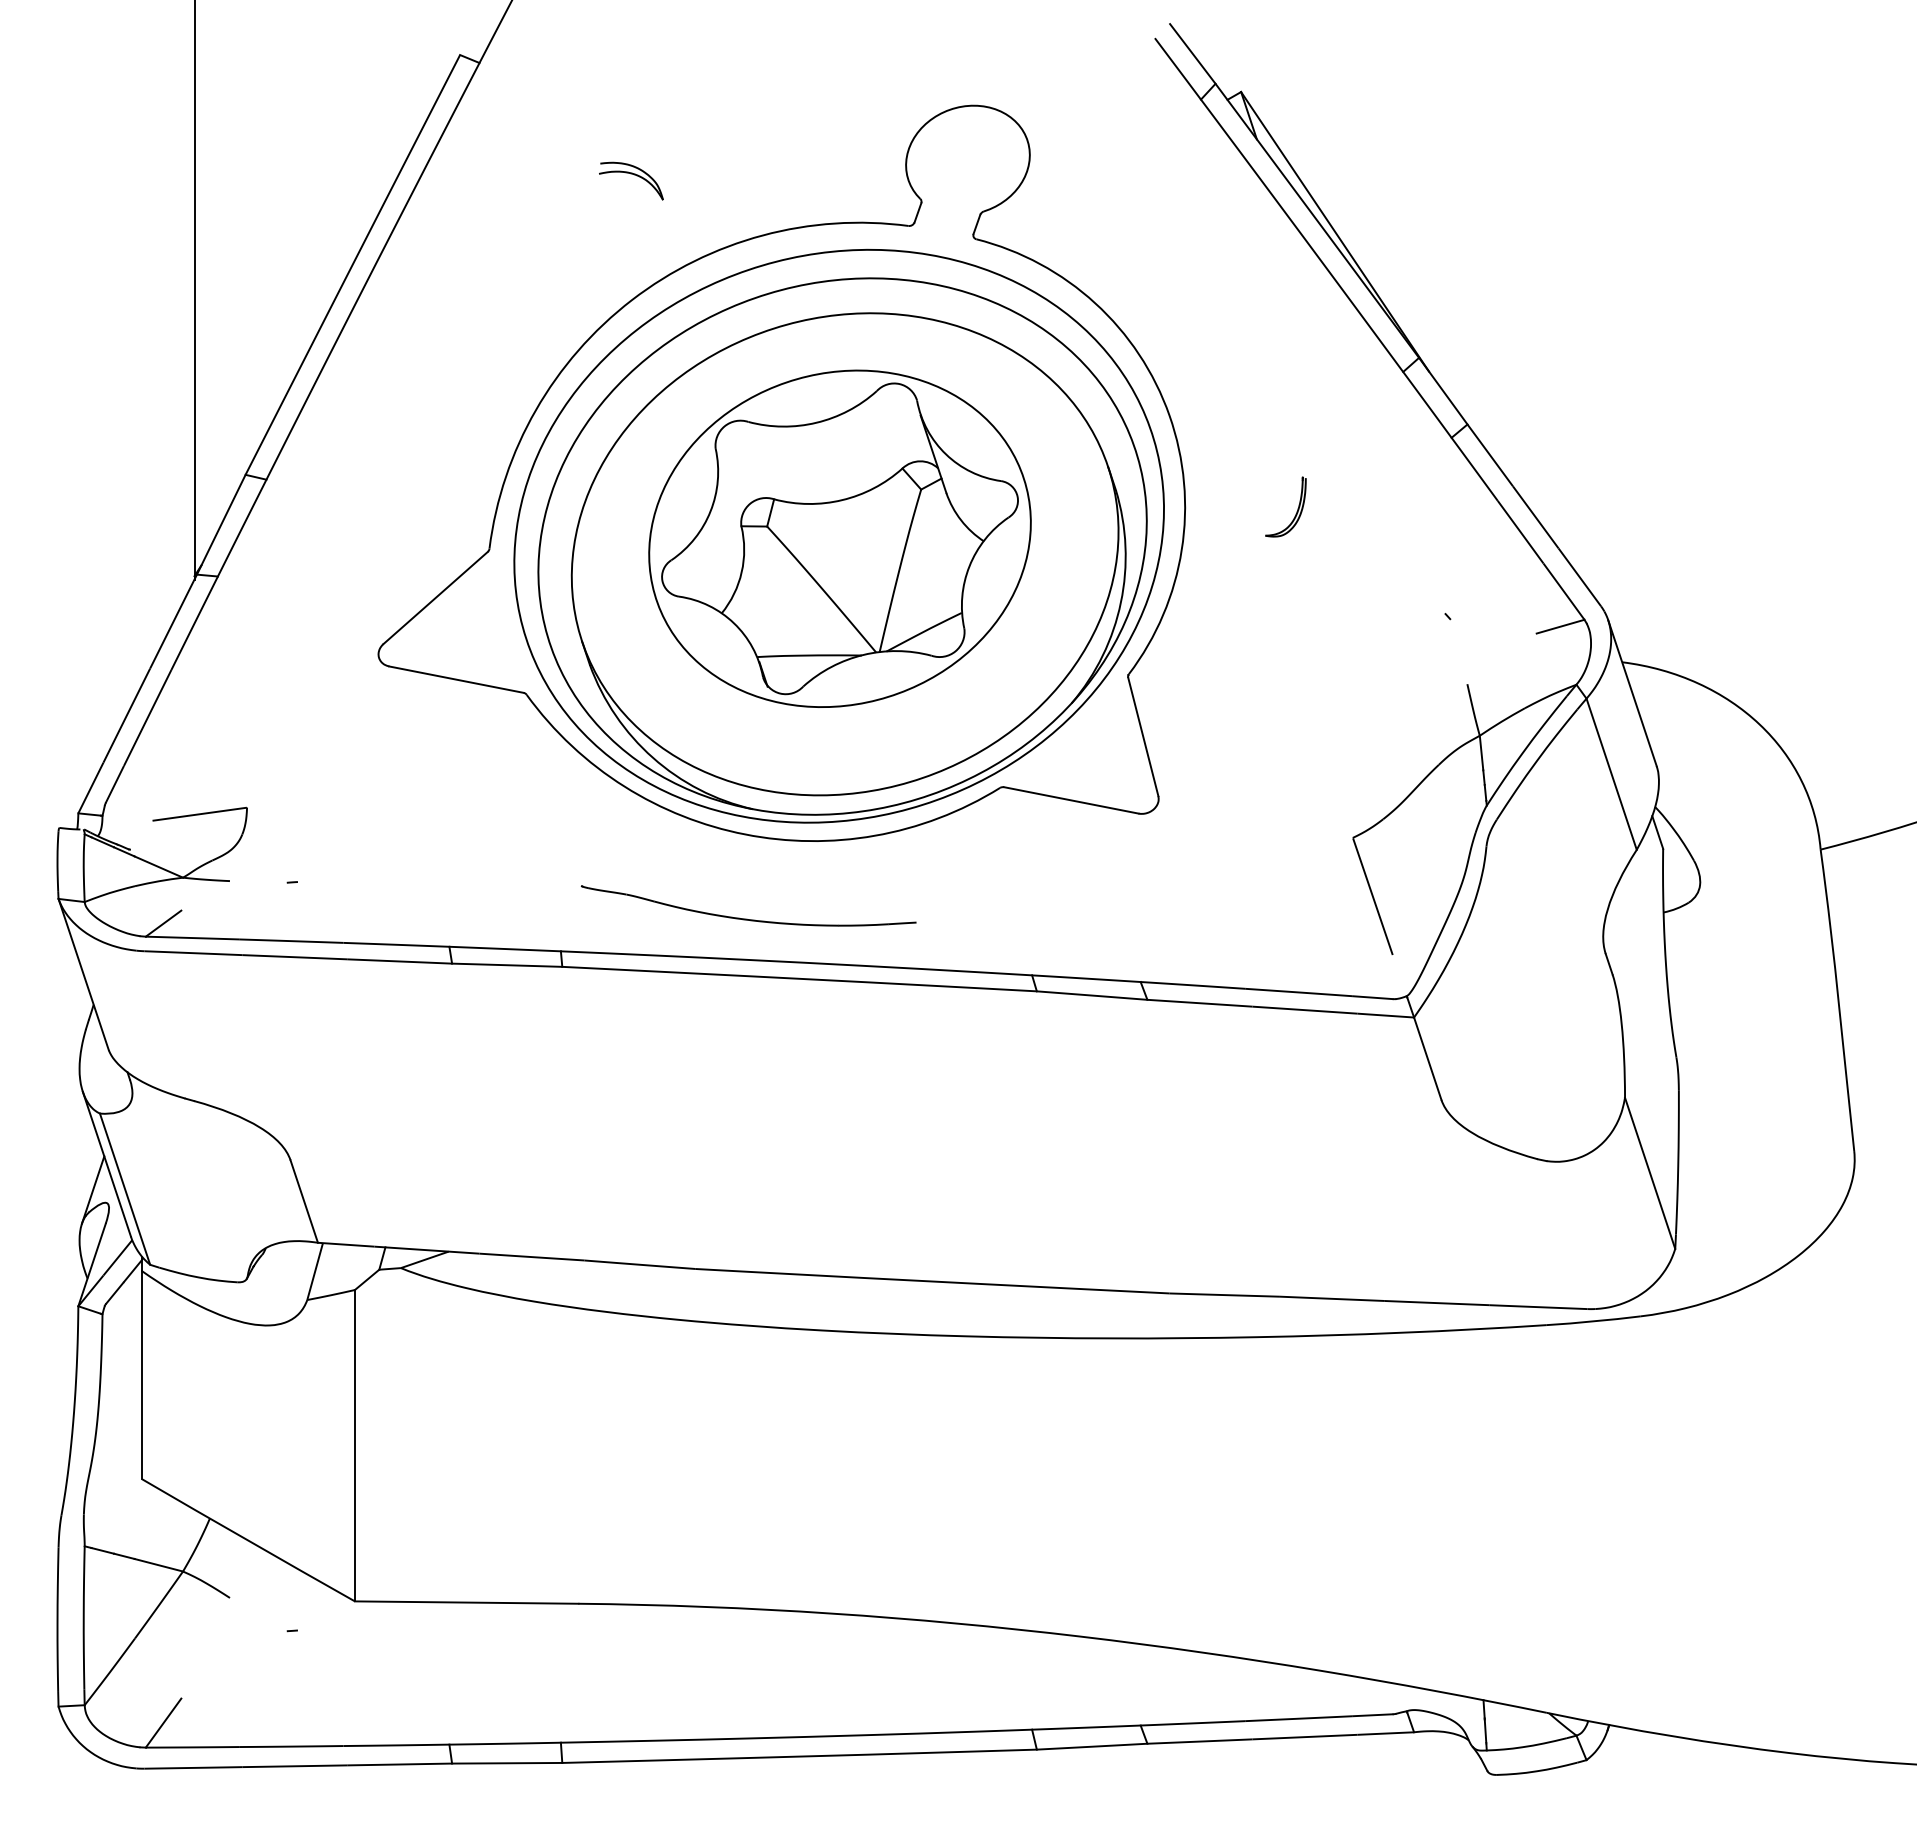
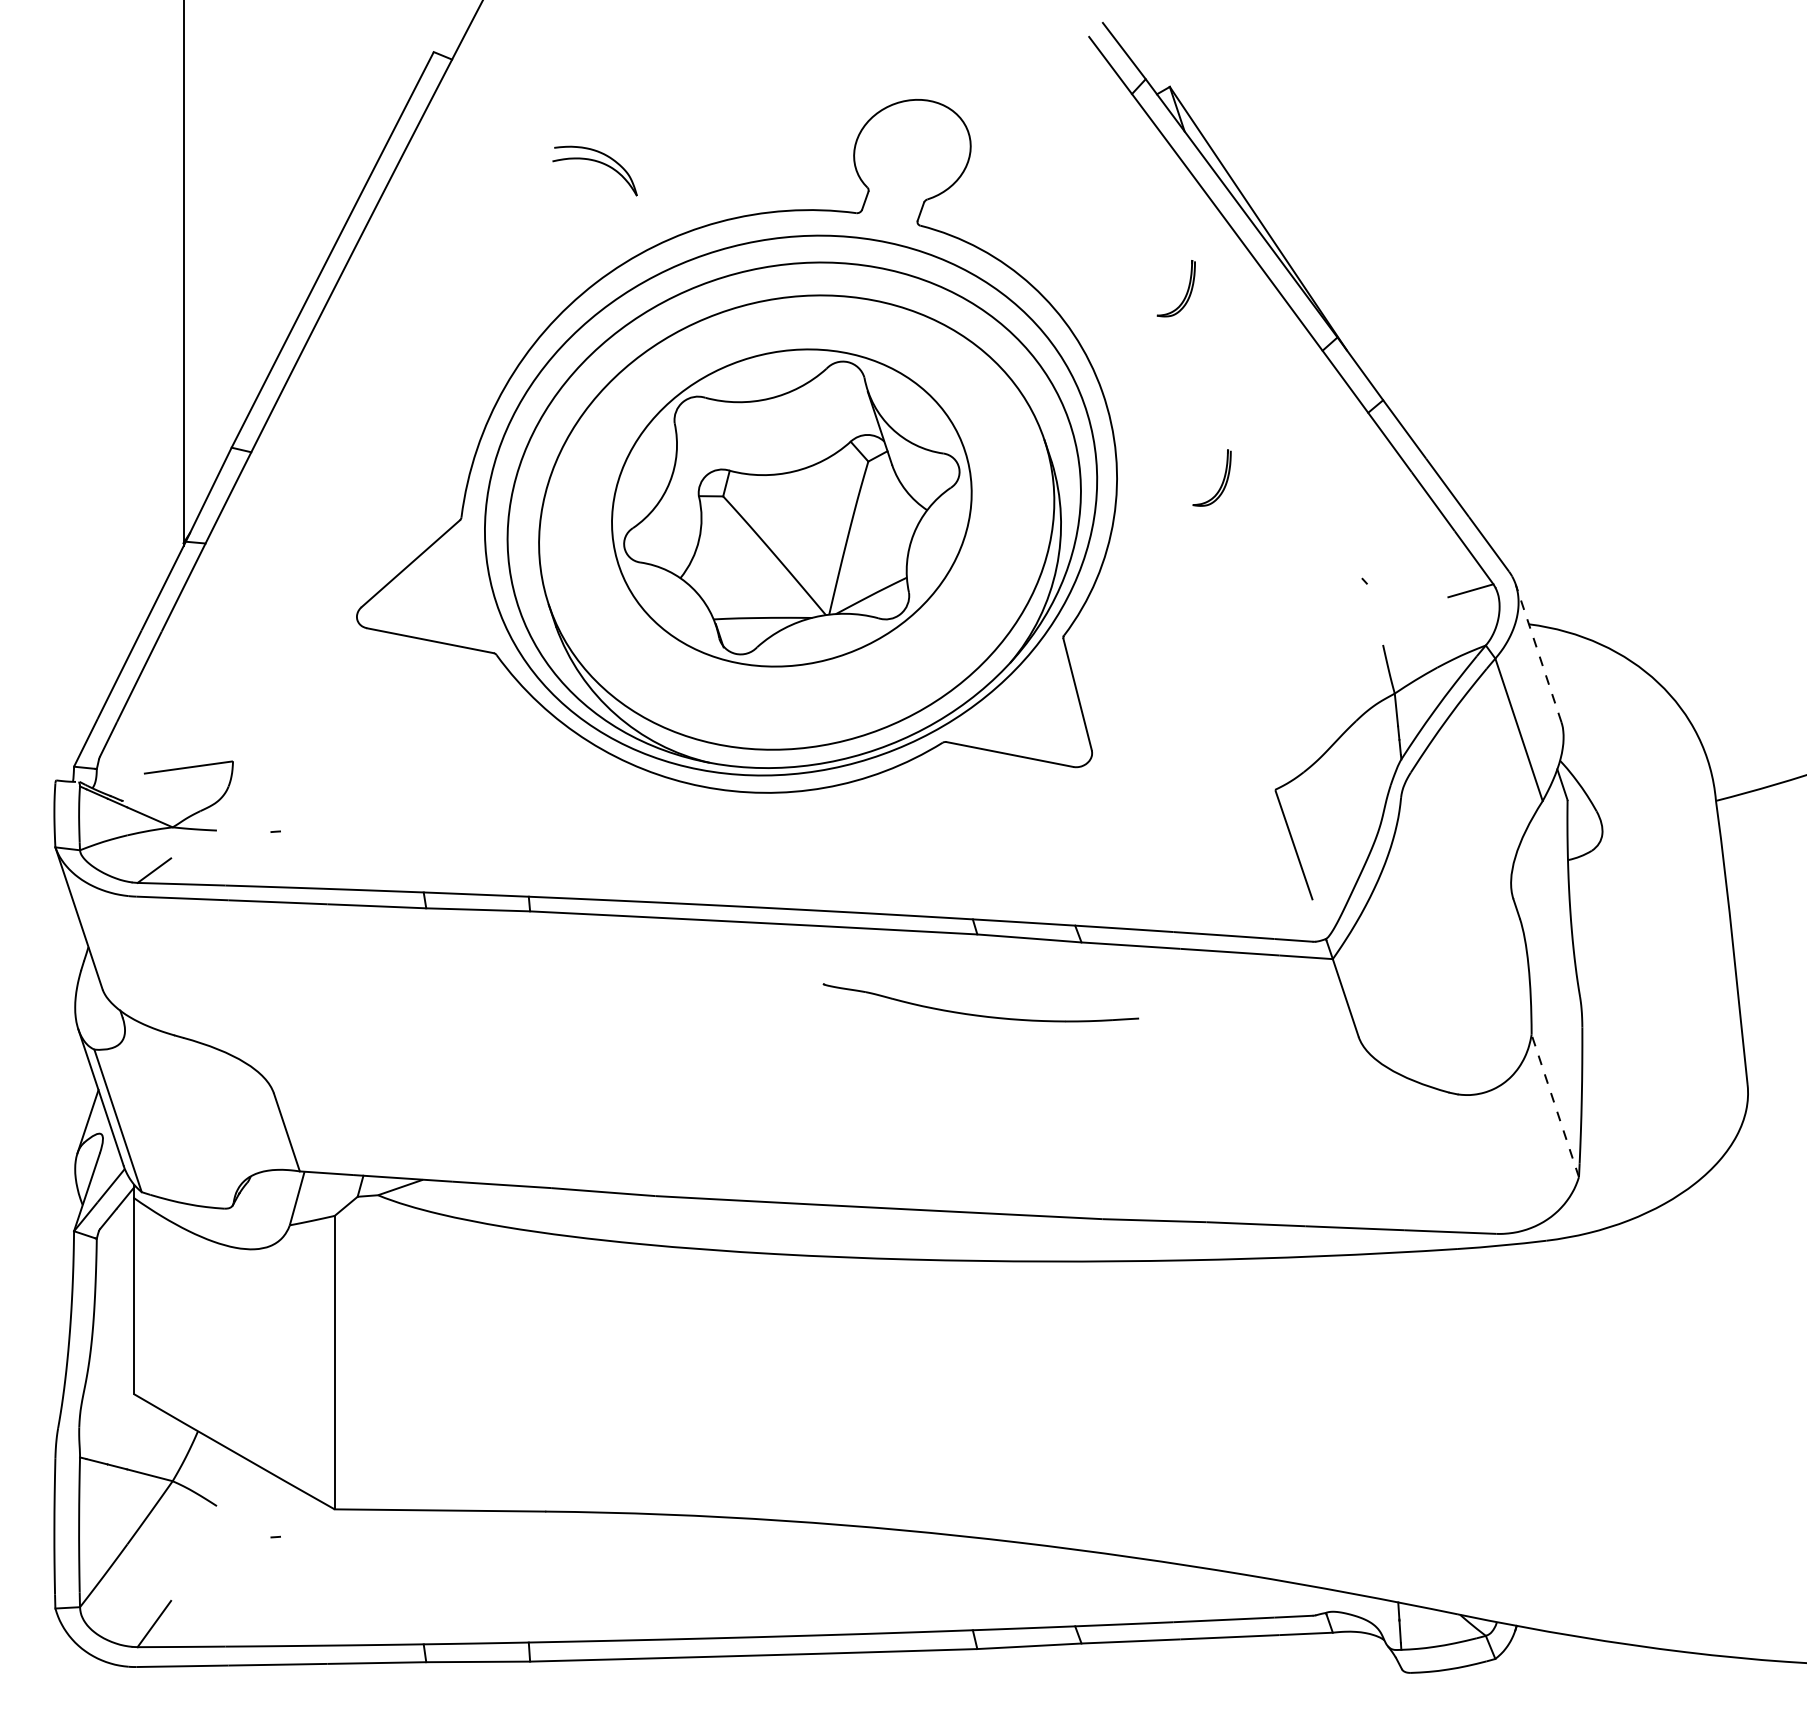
part: (631, 180) -> (595, 170), size x1.4
part: (1258, 310) -> (1186, 292), added
line: (1632, 693) -> (1538, 653), solid -> dashed
part: (747, 918) -> (979, 1014), moved
line: (1650, 1173) -> (1555, 1106), solid -> dashed

